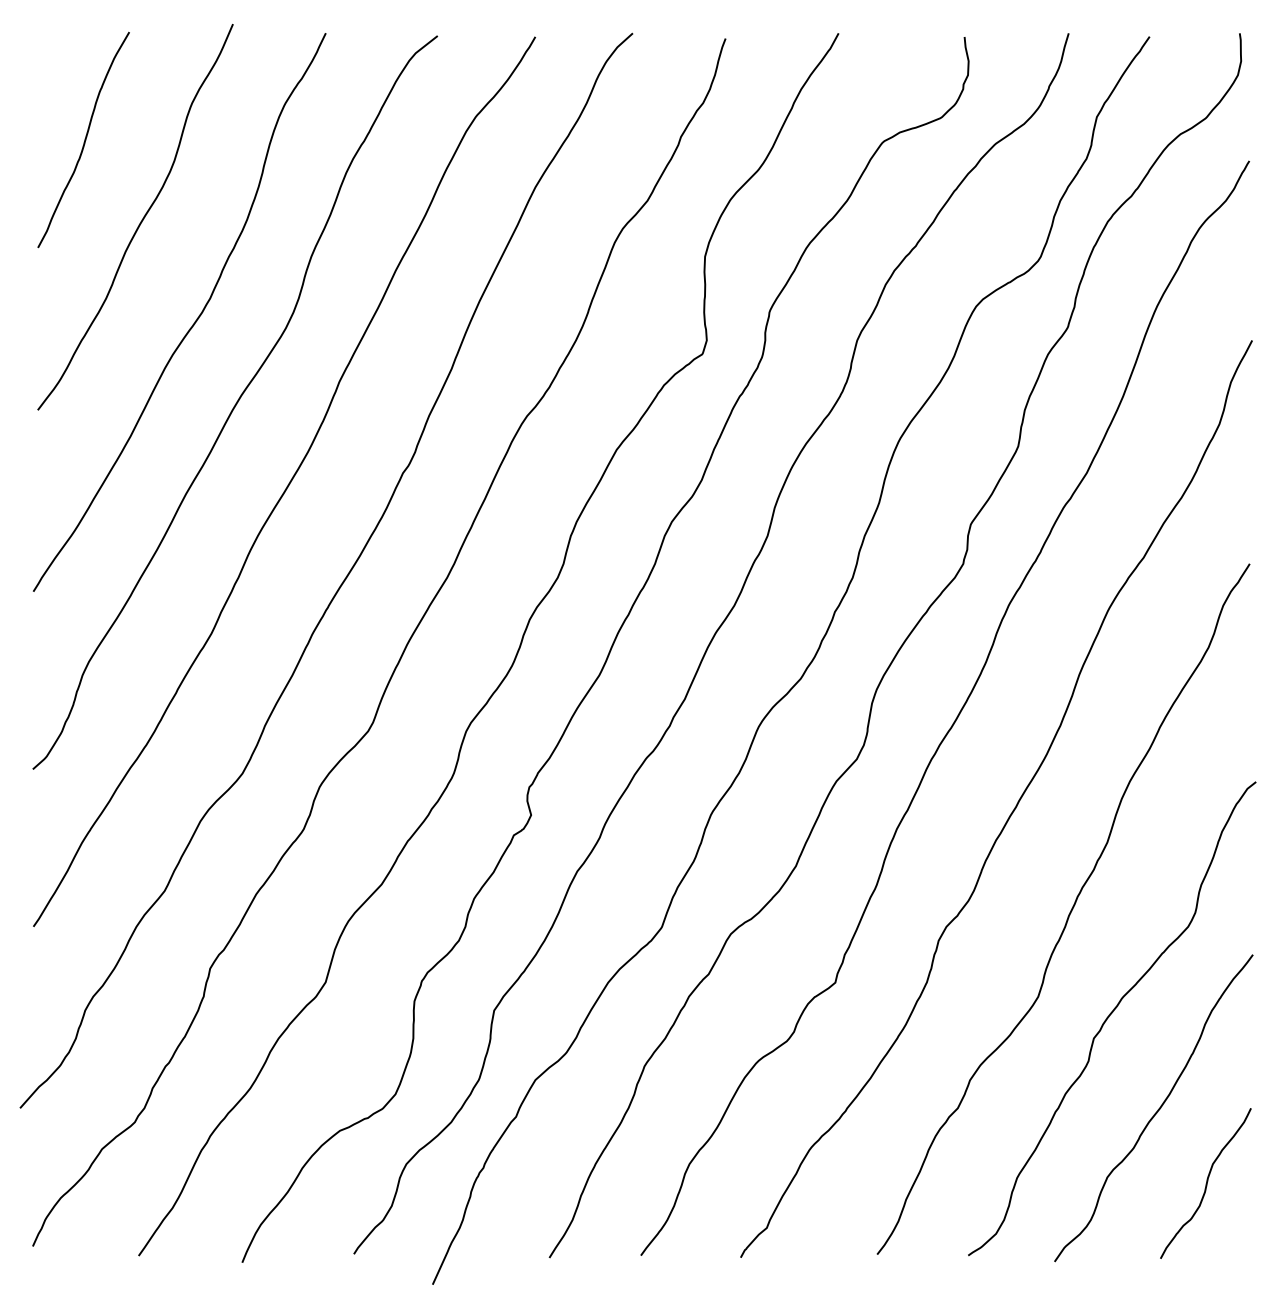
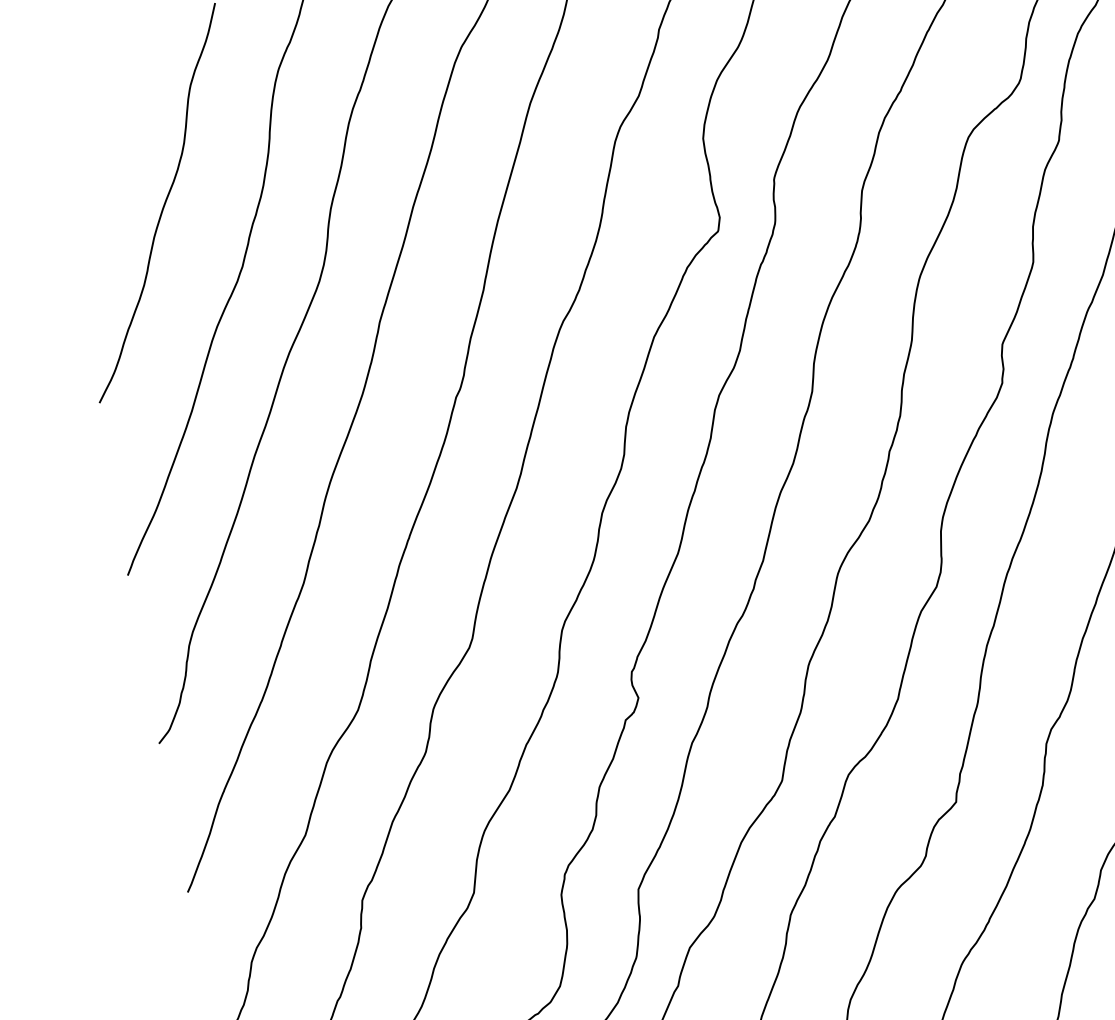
curve: (84, 139) -> (95, 138), removed

